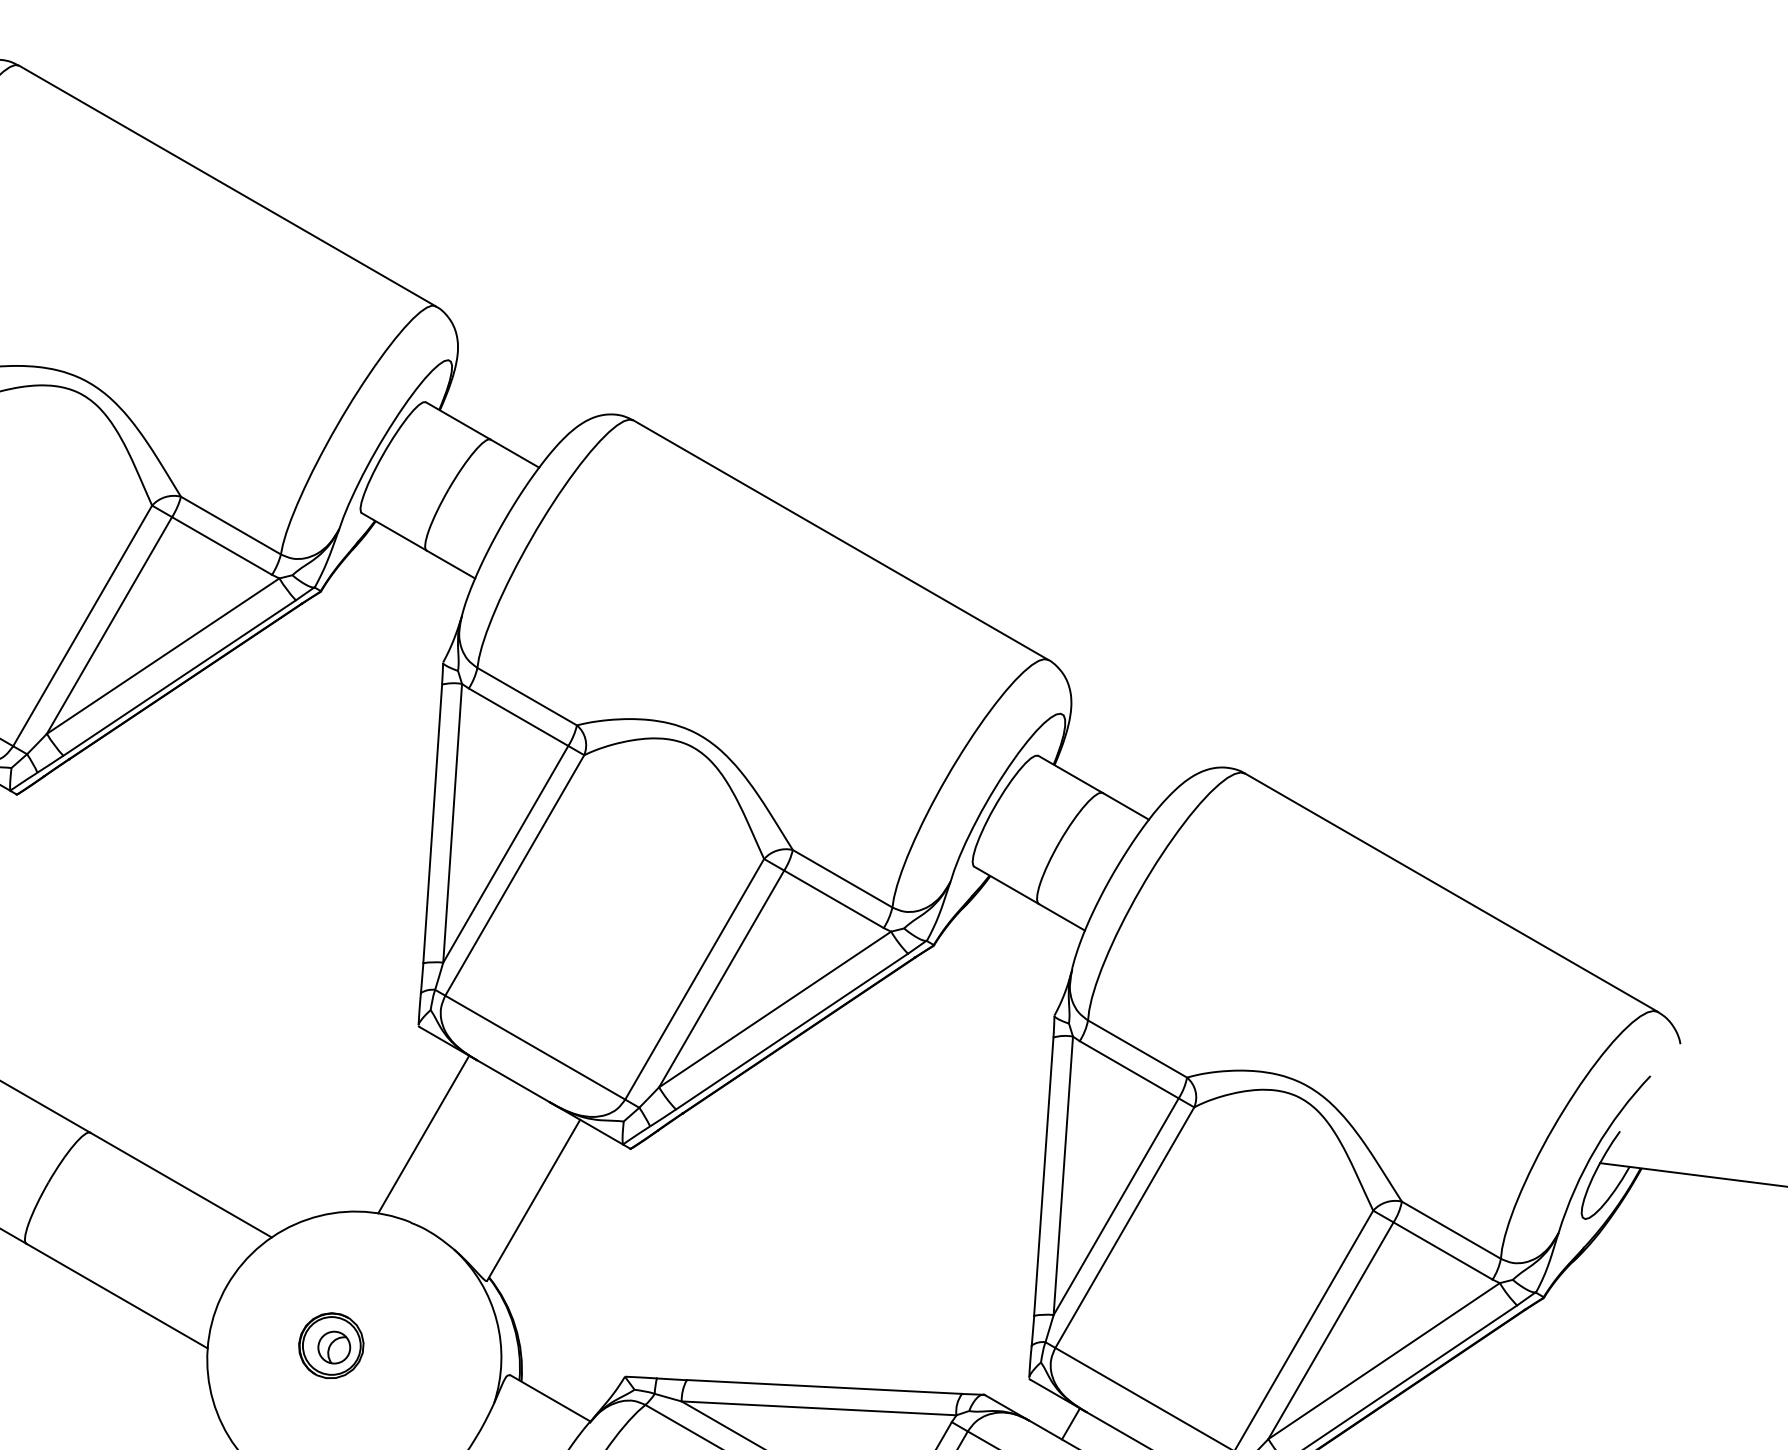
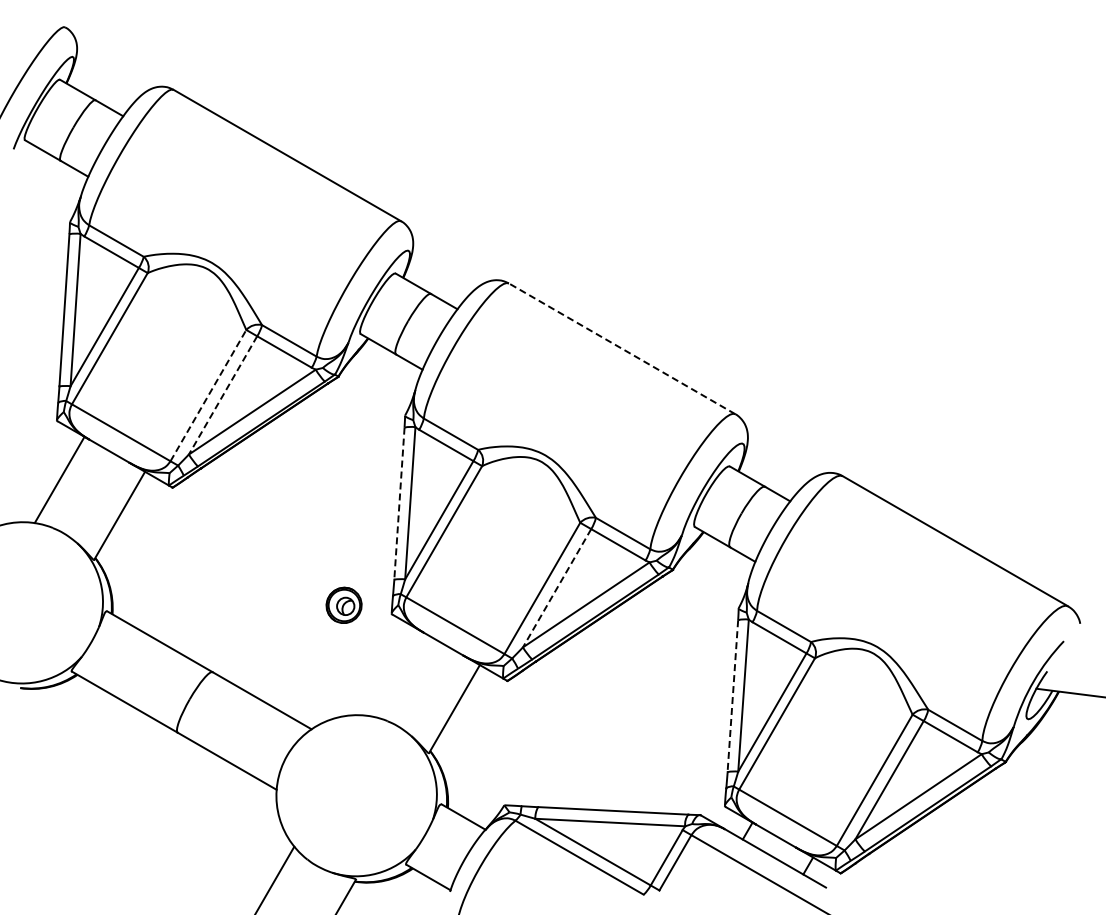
line: (841, 539) -> (622, 348), solid -> dashed
line: (82, 625) -> (208, 395), solid -> dashed
line: (108, 625) -> (222, 395), solid -> dashed
line: (432, 825) -> (399, 504), solid -> dashed
line: (720, 979) -> (556, 588), solid -> dashed
line: (423, 1135) -> (394, 673), removed
line: (1043, 1177) -> (732, 696), solid -> dashed
part: (330, 1344) -> (343, 604), moved

